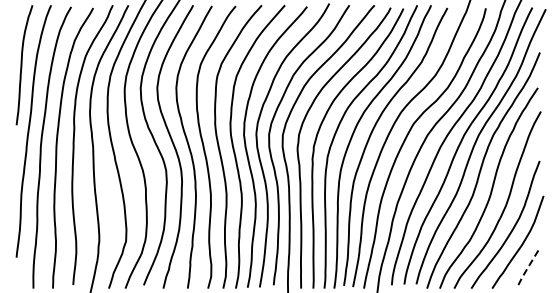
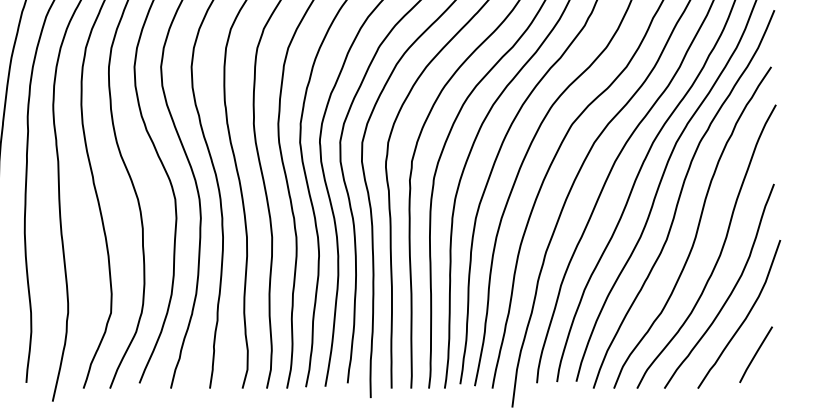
line: (528, 267) -> (756, 354), dashed -> solid

